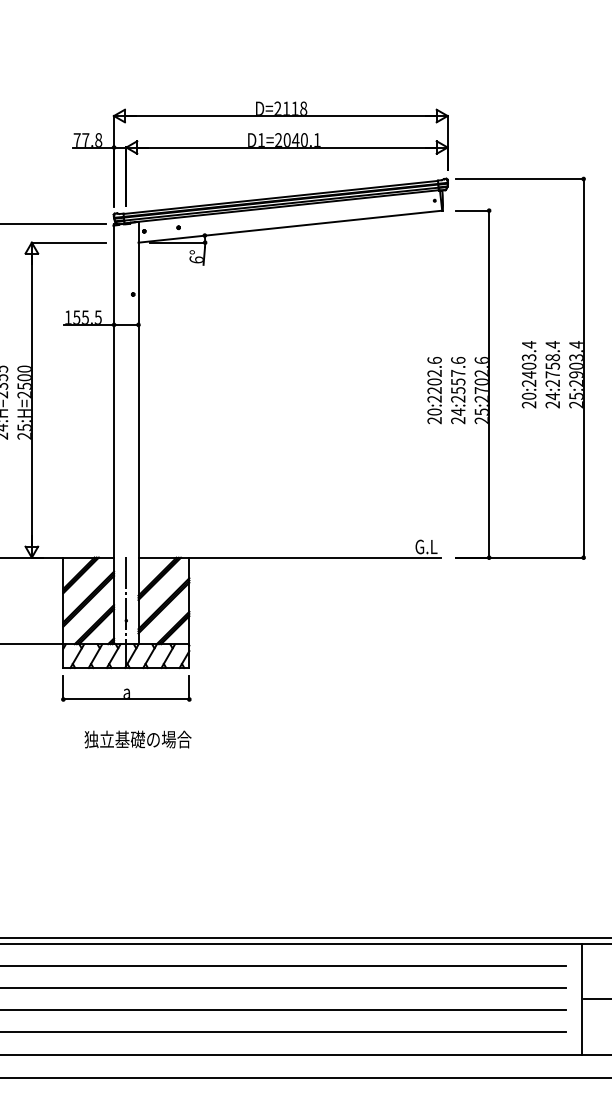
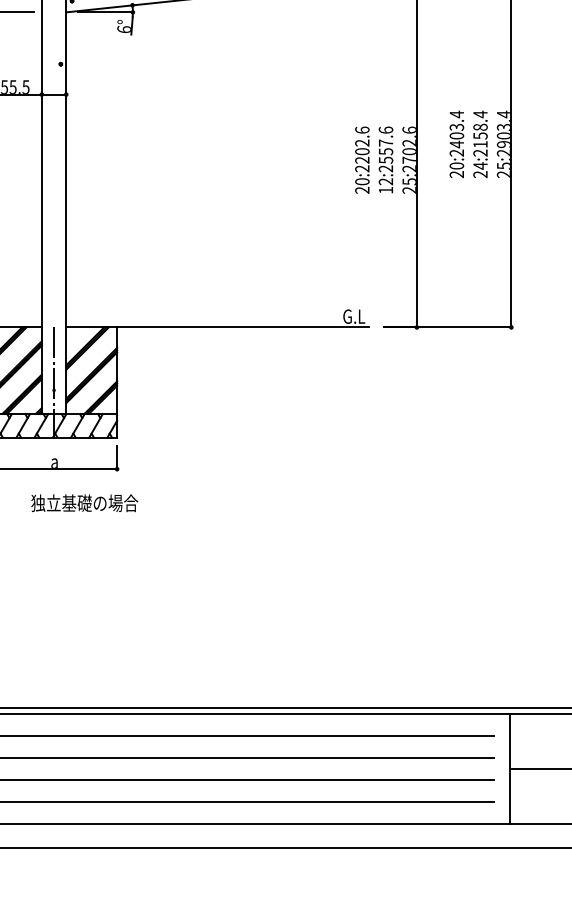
text: (552, 374) -> (480, 144), 24:2758.4 -> 24:2158.4
text: (458, 416) -> (386, 186), 24:2557.6 -> 12:2557.6
text: (137, 739) -> (84, 503), moved

